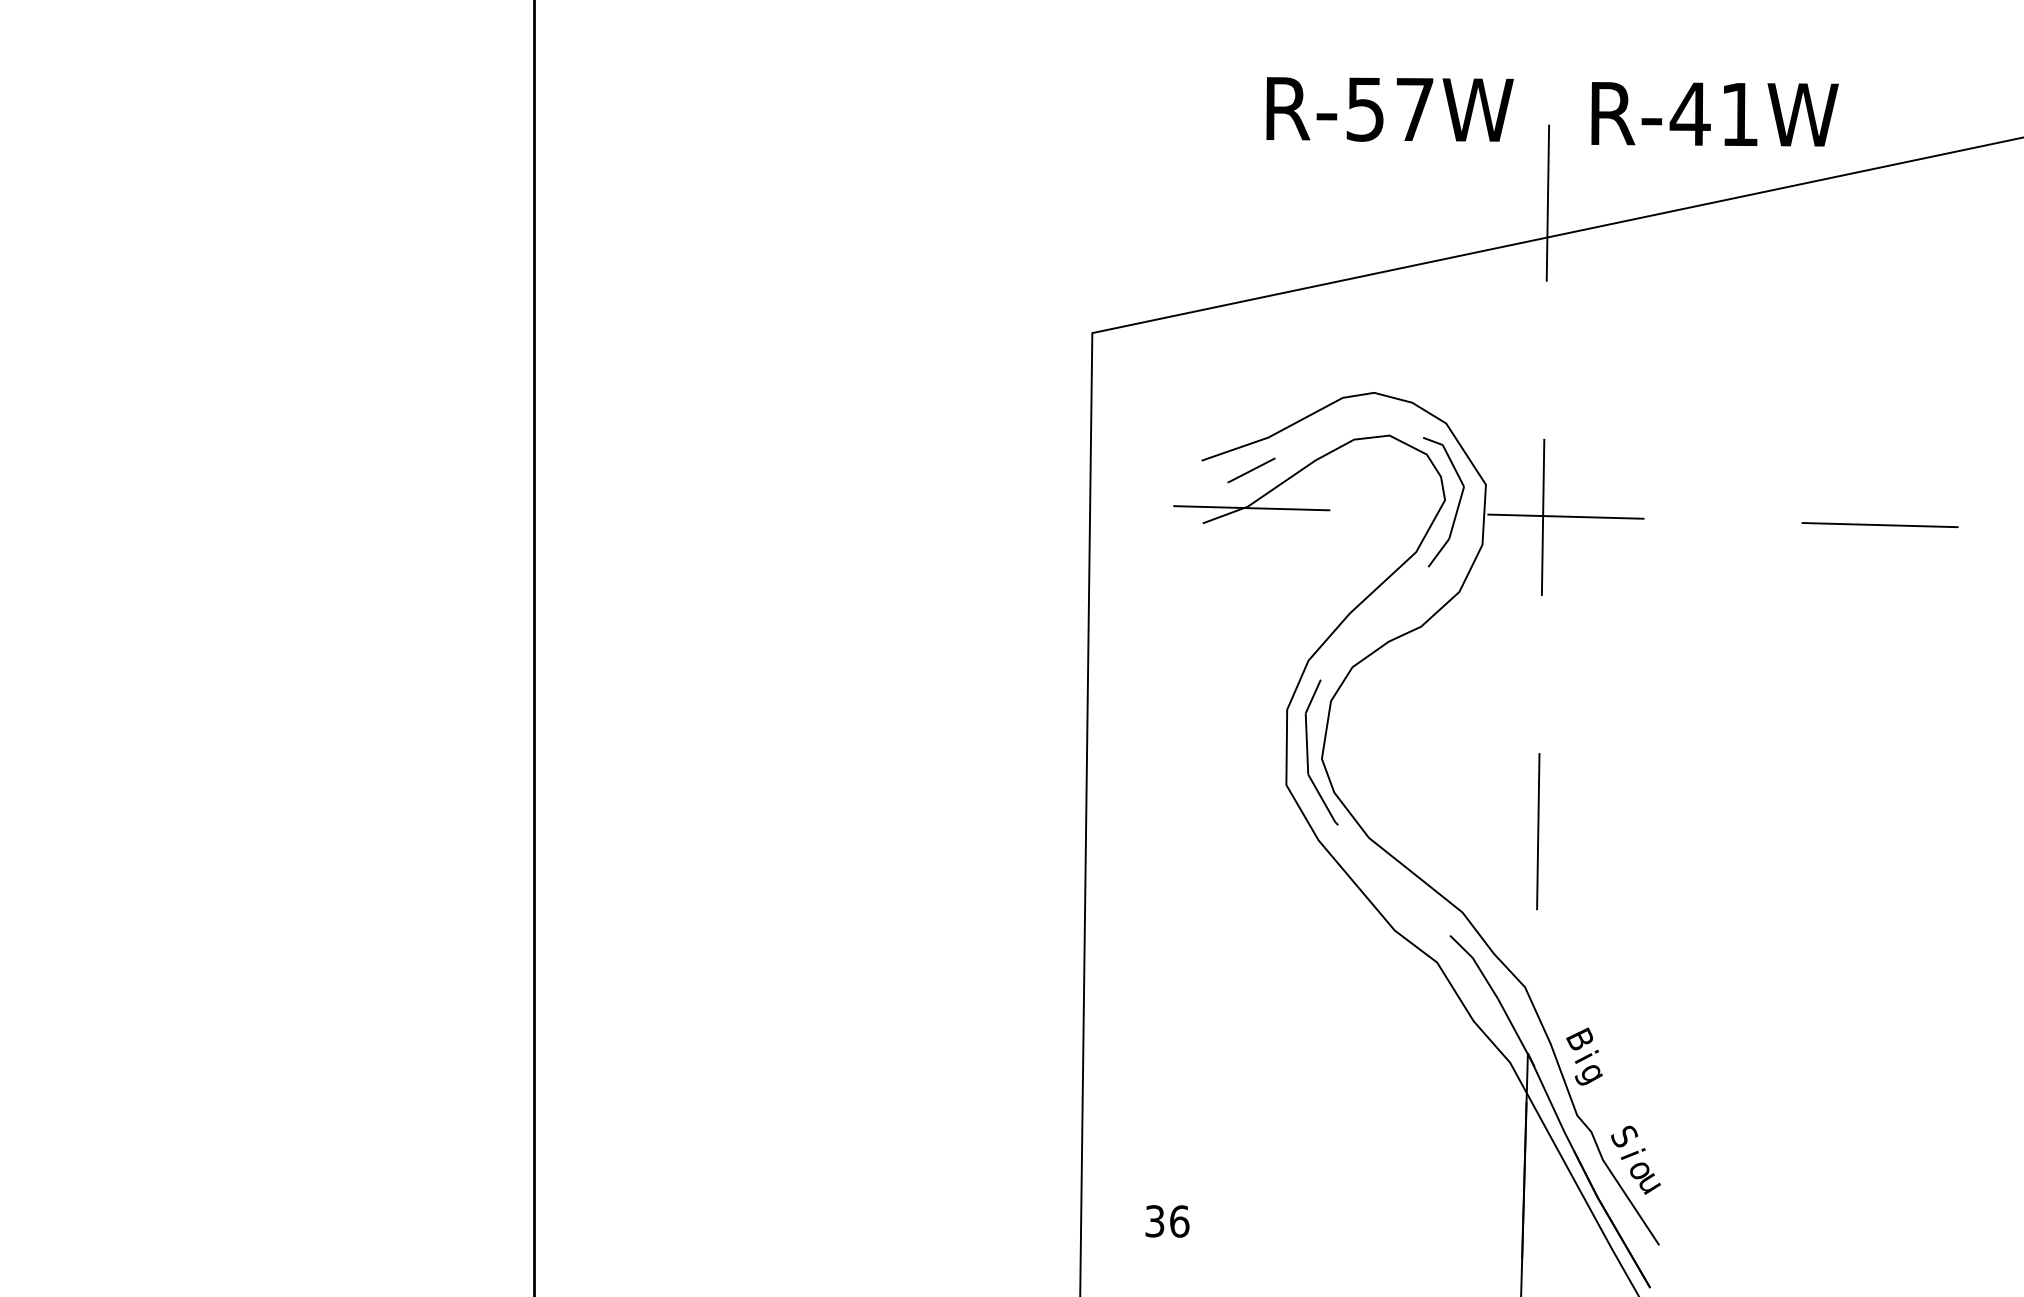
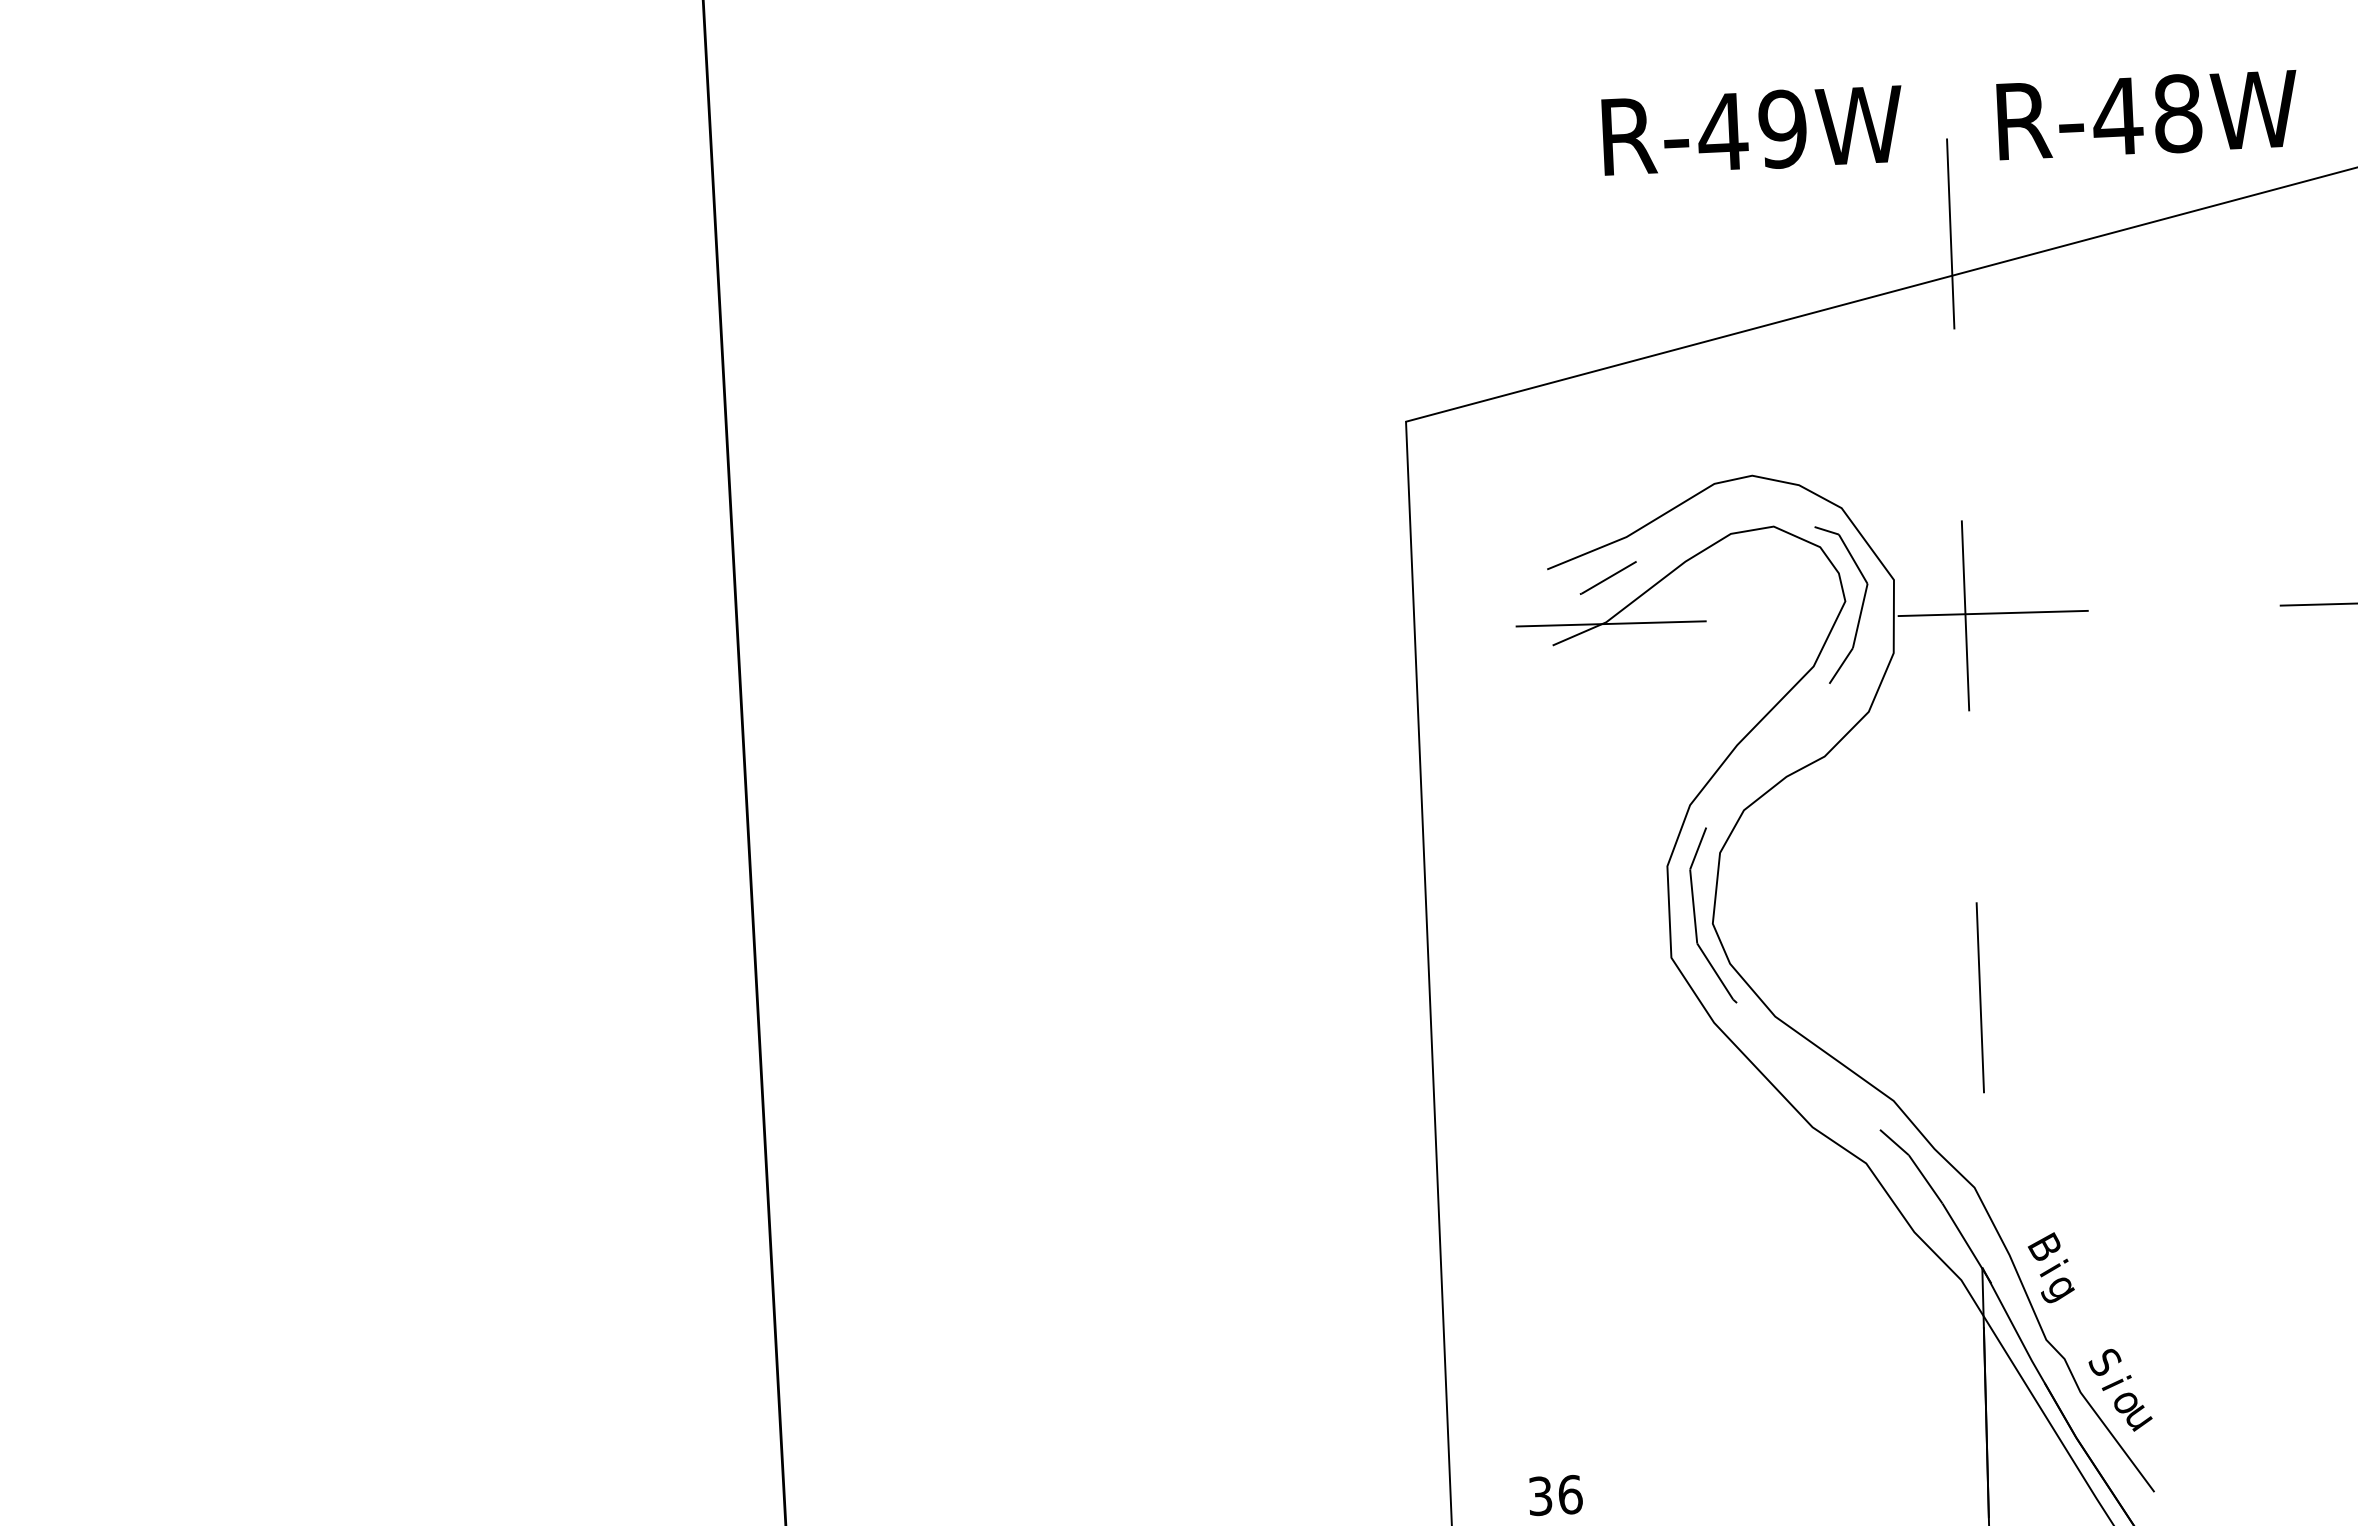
text: (1389, 109) -> (1752, 130), R-57W -> R-49W
text: (1739, 114) -> (2177, 113), R-41W -> R-48W

